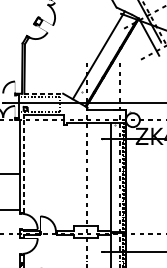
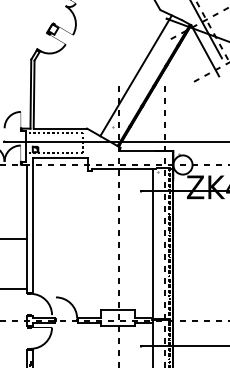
line: (43, 93) -> (60, 128), dashed -> solid
line: (23, 164) -> (32, 226), dashed -> solid

